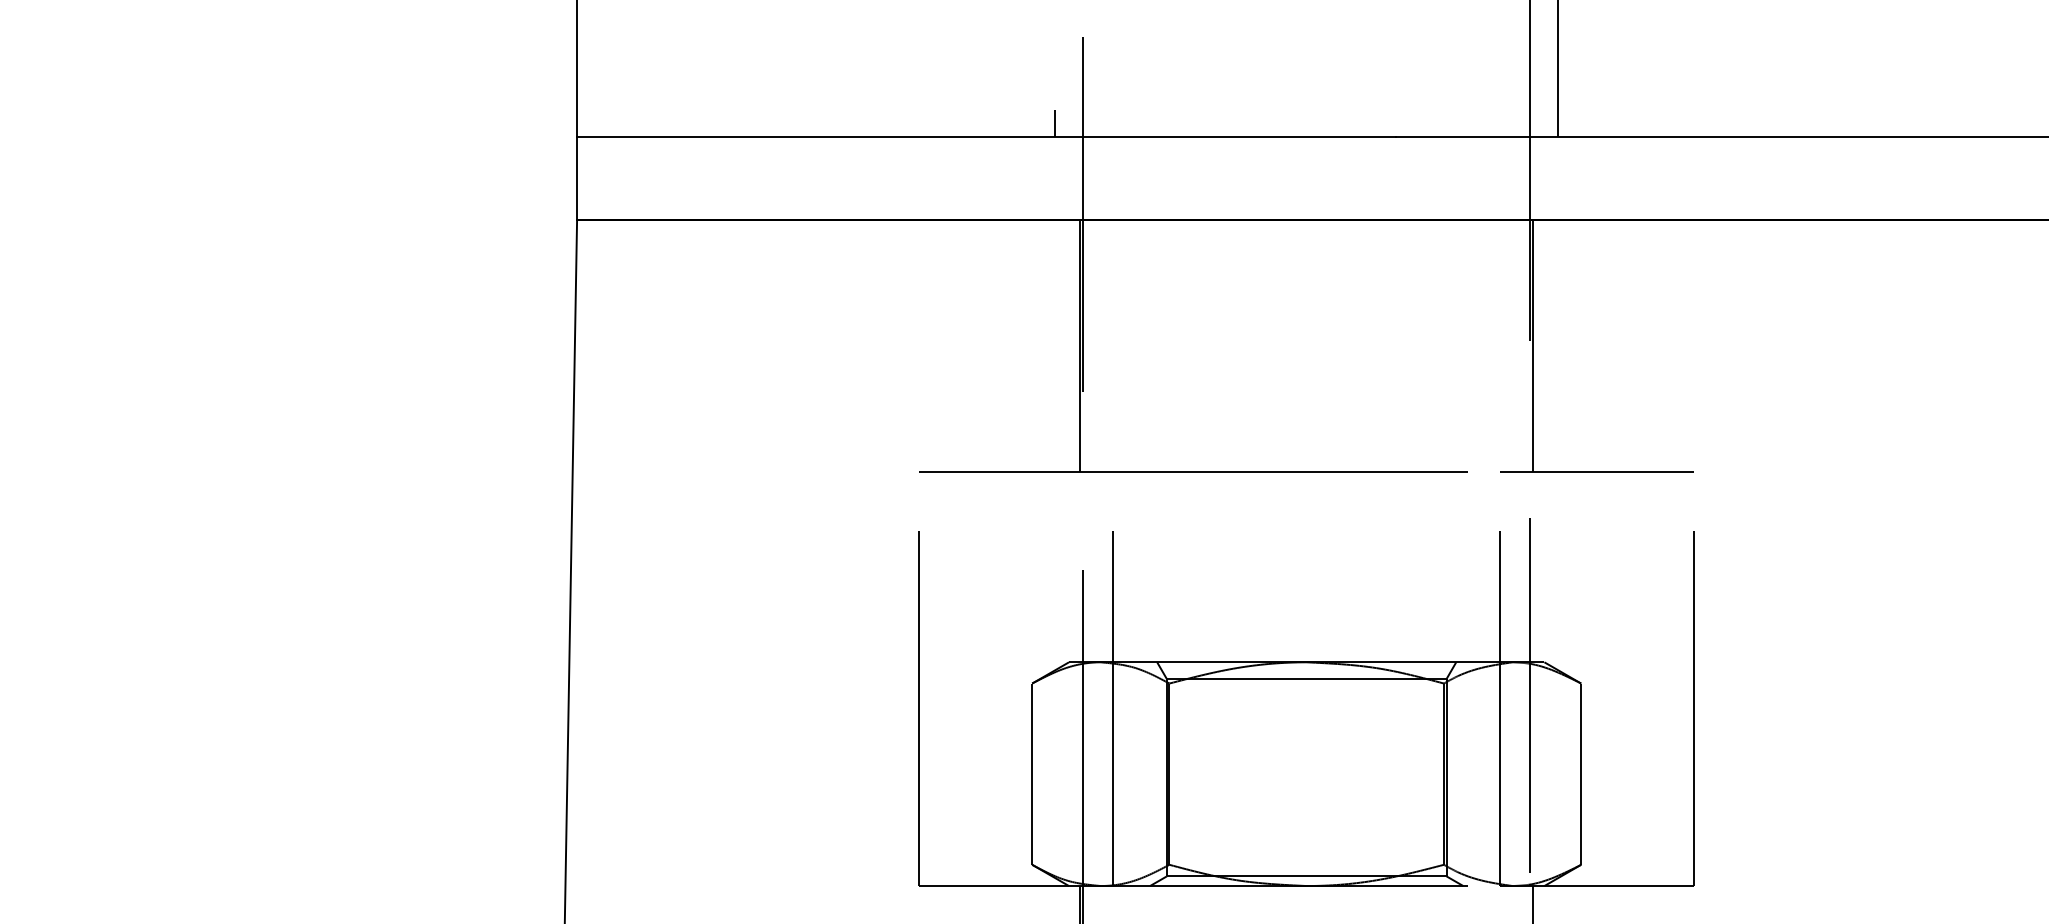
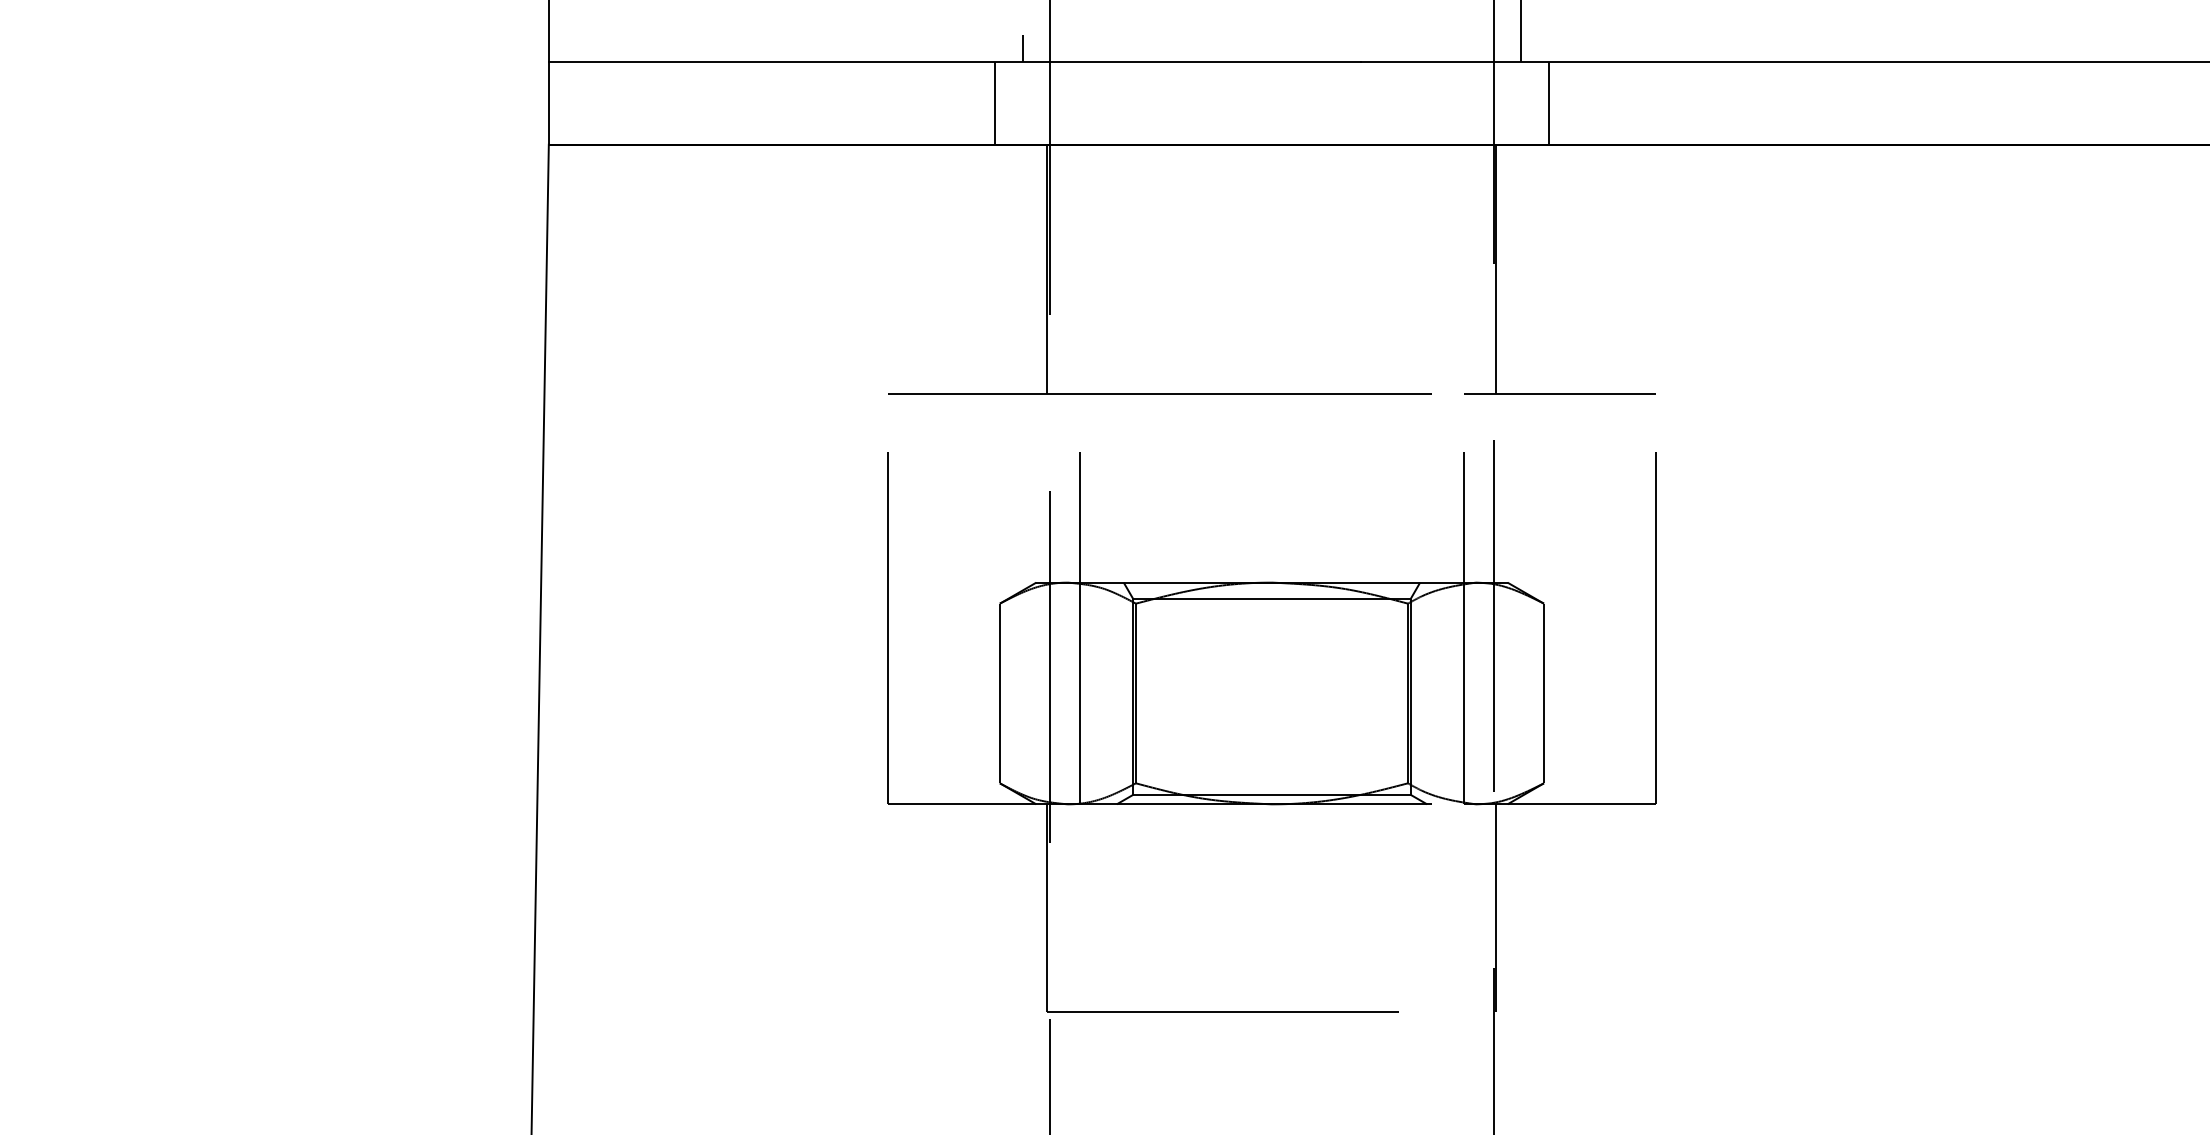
line: (1026, 177) -> (994, 102), added
line: (1586, 177) -> (1549, 102), added

